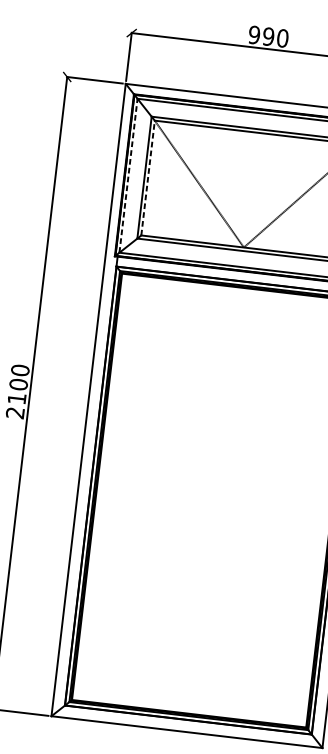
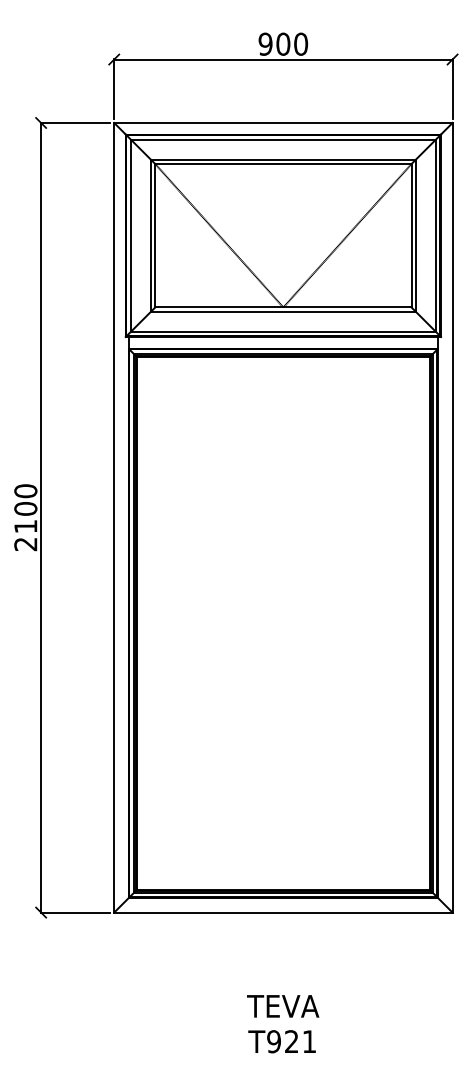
text: (268, 36) -> (283, 43), 990 -> 900
line: (128, 175) -> (130, 235), dashed -> solid
line: (148, 177) -> (155, 235), dashed -> solid

